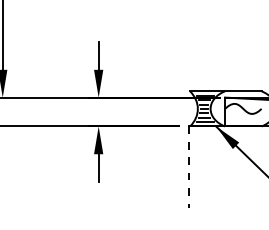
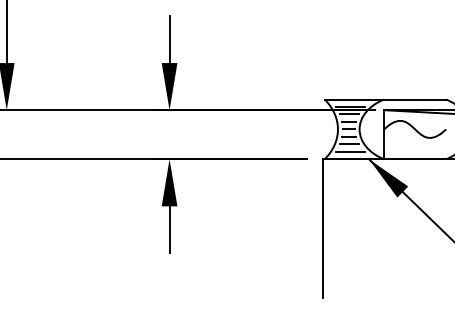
line: (188, 167) -> (322, 228), dashed -> solid

